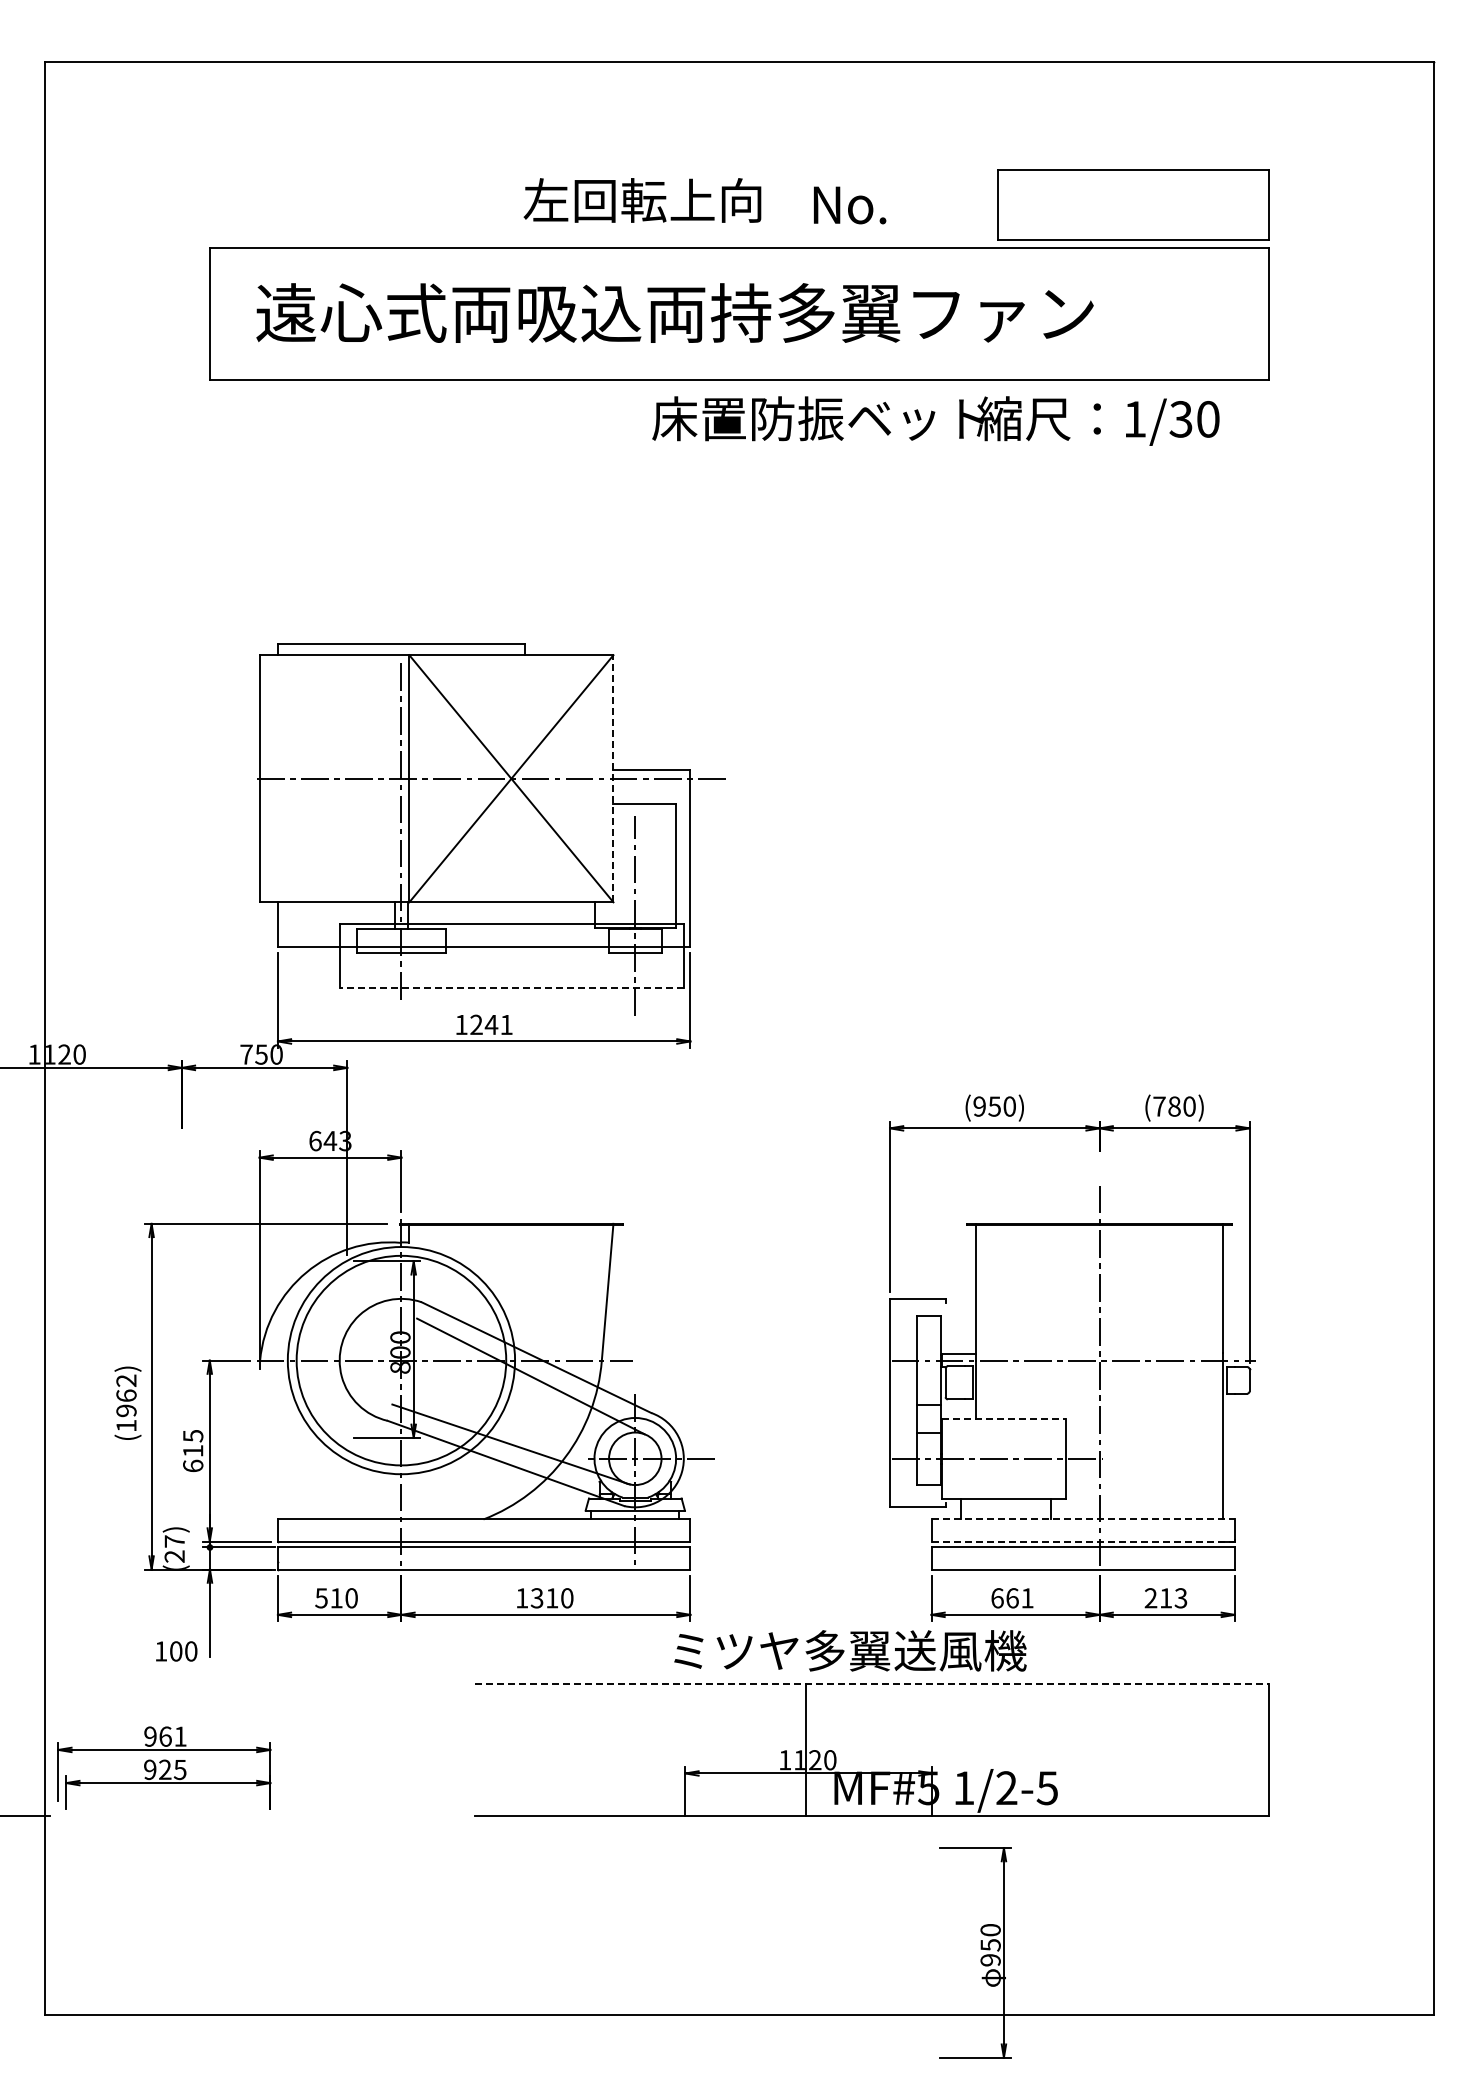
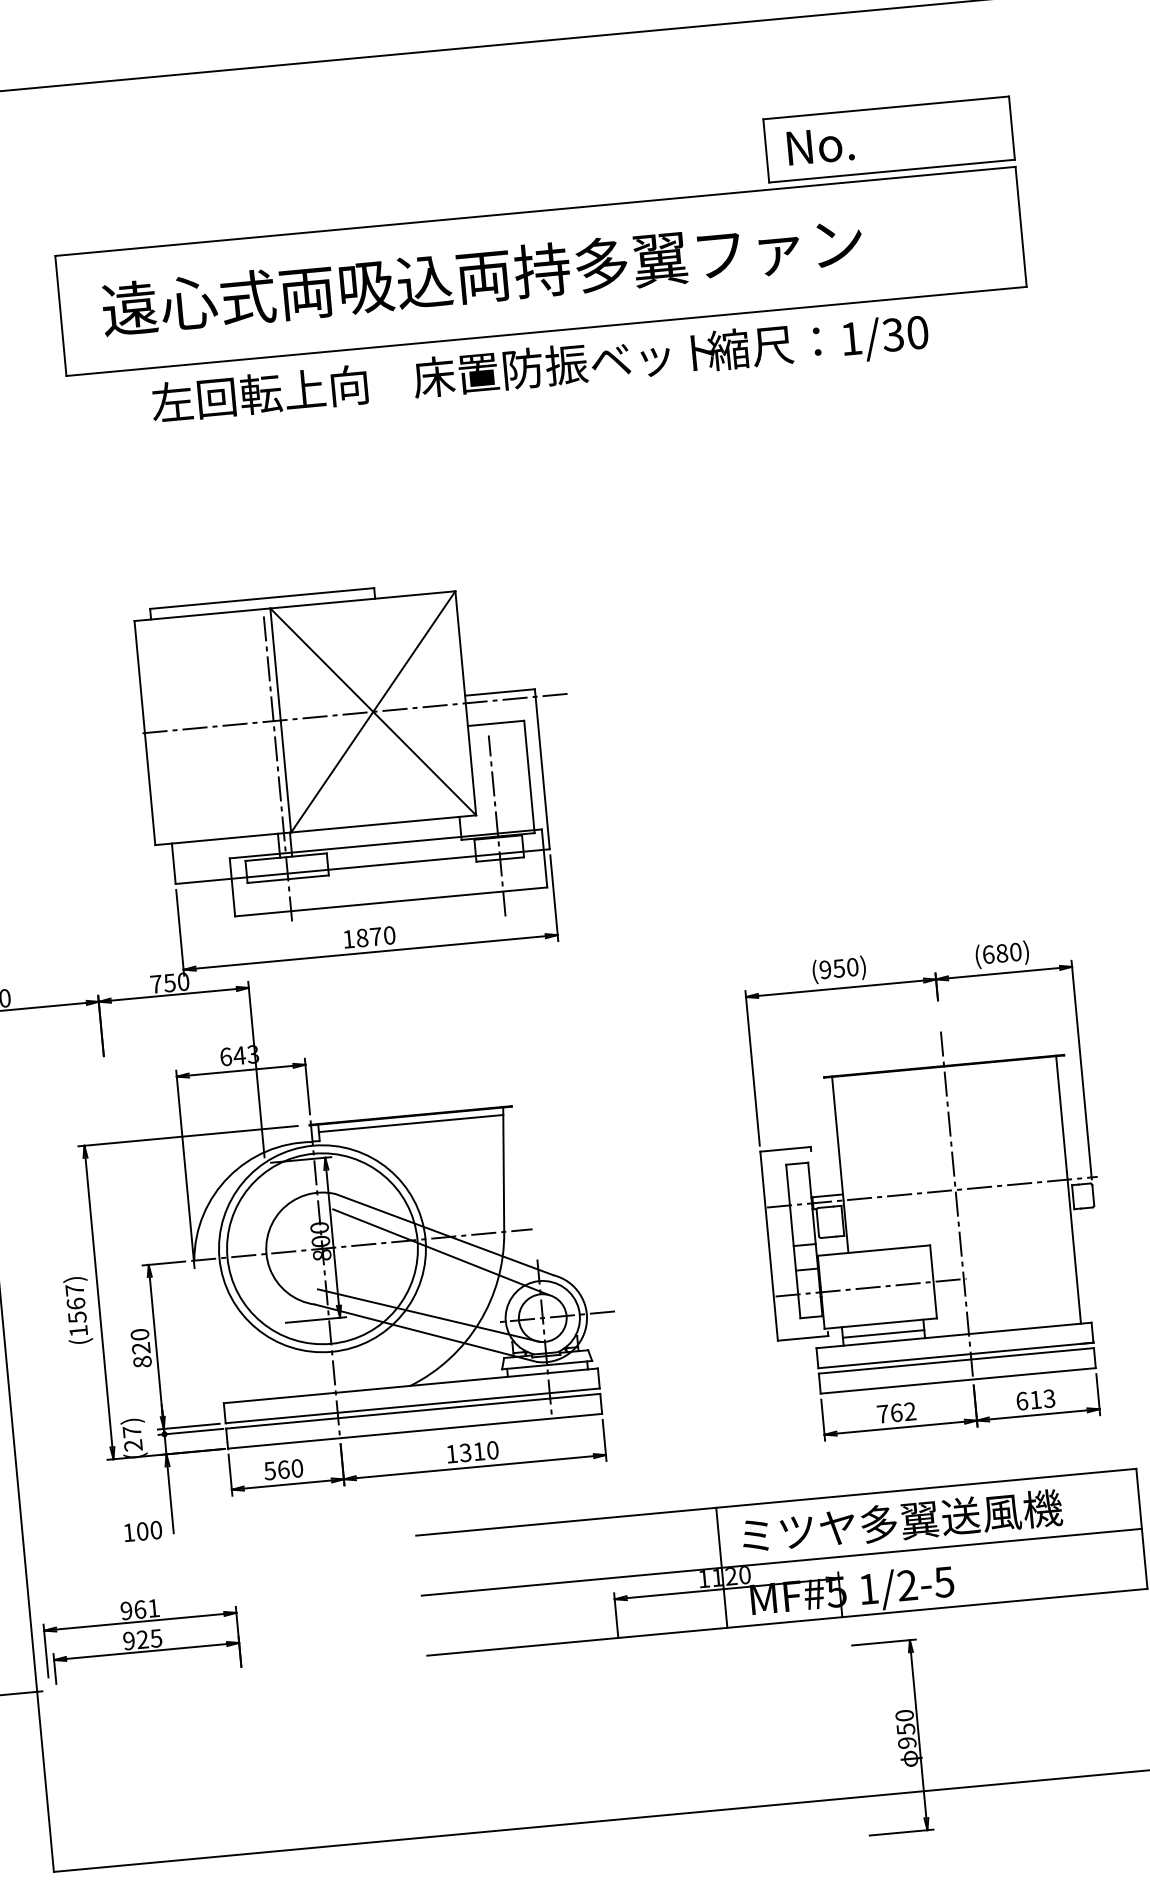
text: (642, 200) -> (259, 393), moved
text: (850, 205) -> (821, 146), moved
text: (935, 420) -> (670, 356), moved
line: (613, 778) -> (465, 703), dashed -> solid
line: (511, 988) -> (390, 902), dashed -> solid
text: (491, 1024) -> (375, 936), 1241 -> 1870
text: (1159, 1106) -> (988, 954), (780) -> (680)
line: (510, 1232) -> (410, 1123), added
text: (126, 1395) -> (76, 1303), (1962) -> (1567)
line: (1004, 1418) -> (874, 1250), dashed -> solid
text: (193, 1450) -> (141, 1347), 615 -> 820
line: (1006, 1510) -> (883, 1333), added
line: (1083, 1519) -> (954, 1335), dashed -> solid
line: (1083, 1541) -> (956, 1355), dashed -> solid
text: (336, 1598) -> (283, 1469), 510 -> 560
text: (1012, 1598) -> (896, 1413), 661 -> 762
text: (1150, 1598) -> (1021, 1401), 213 -> 613
text: (850, 1650) -> (902, 1521), moved
line: (872, 1683) -> (776, 1501), dashed -> solid
line: (871, 1749) -> (781, 1561), added

